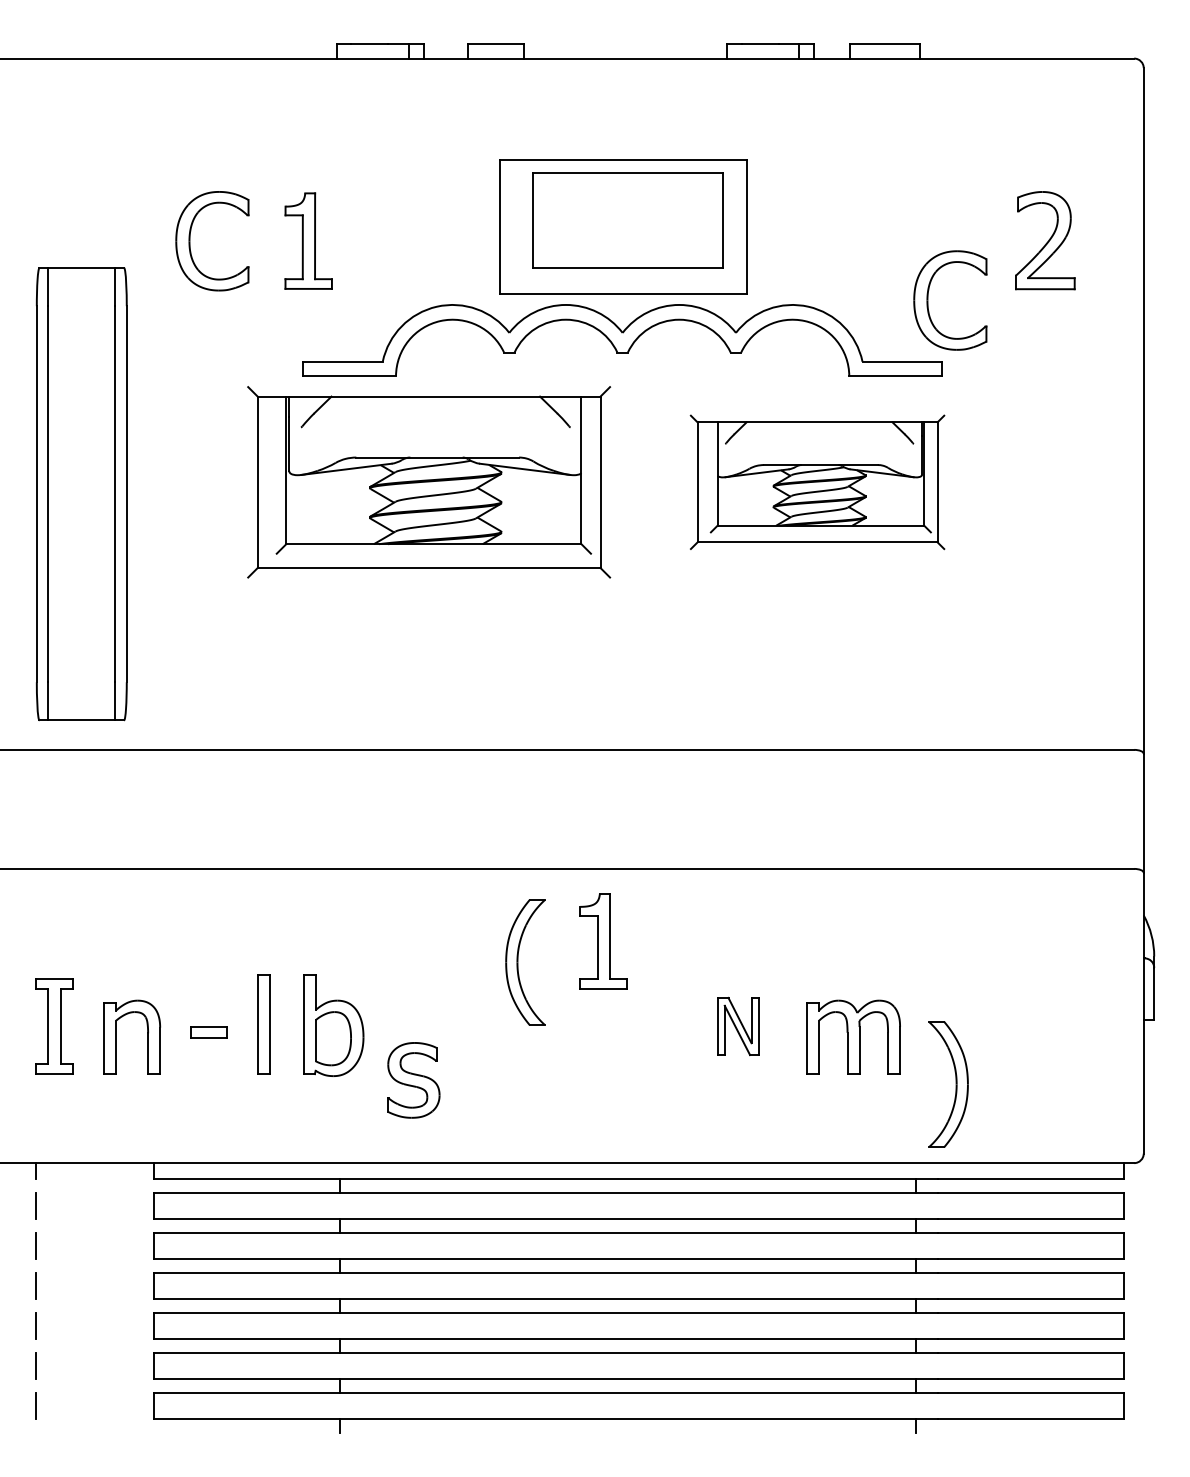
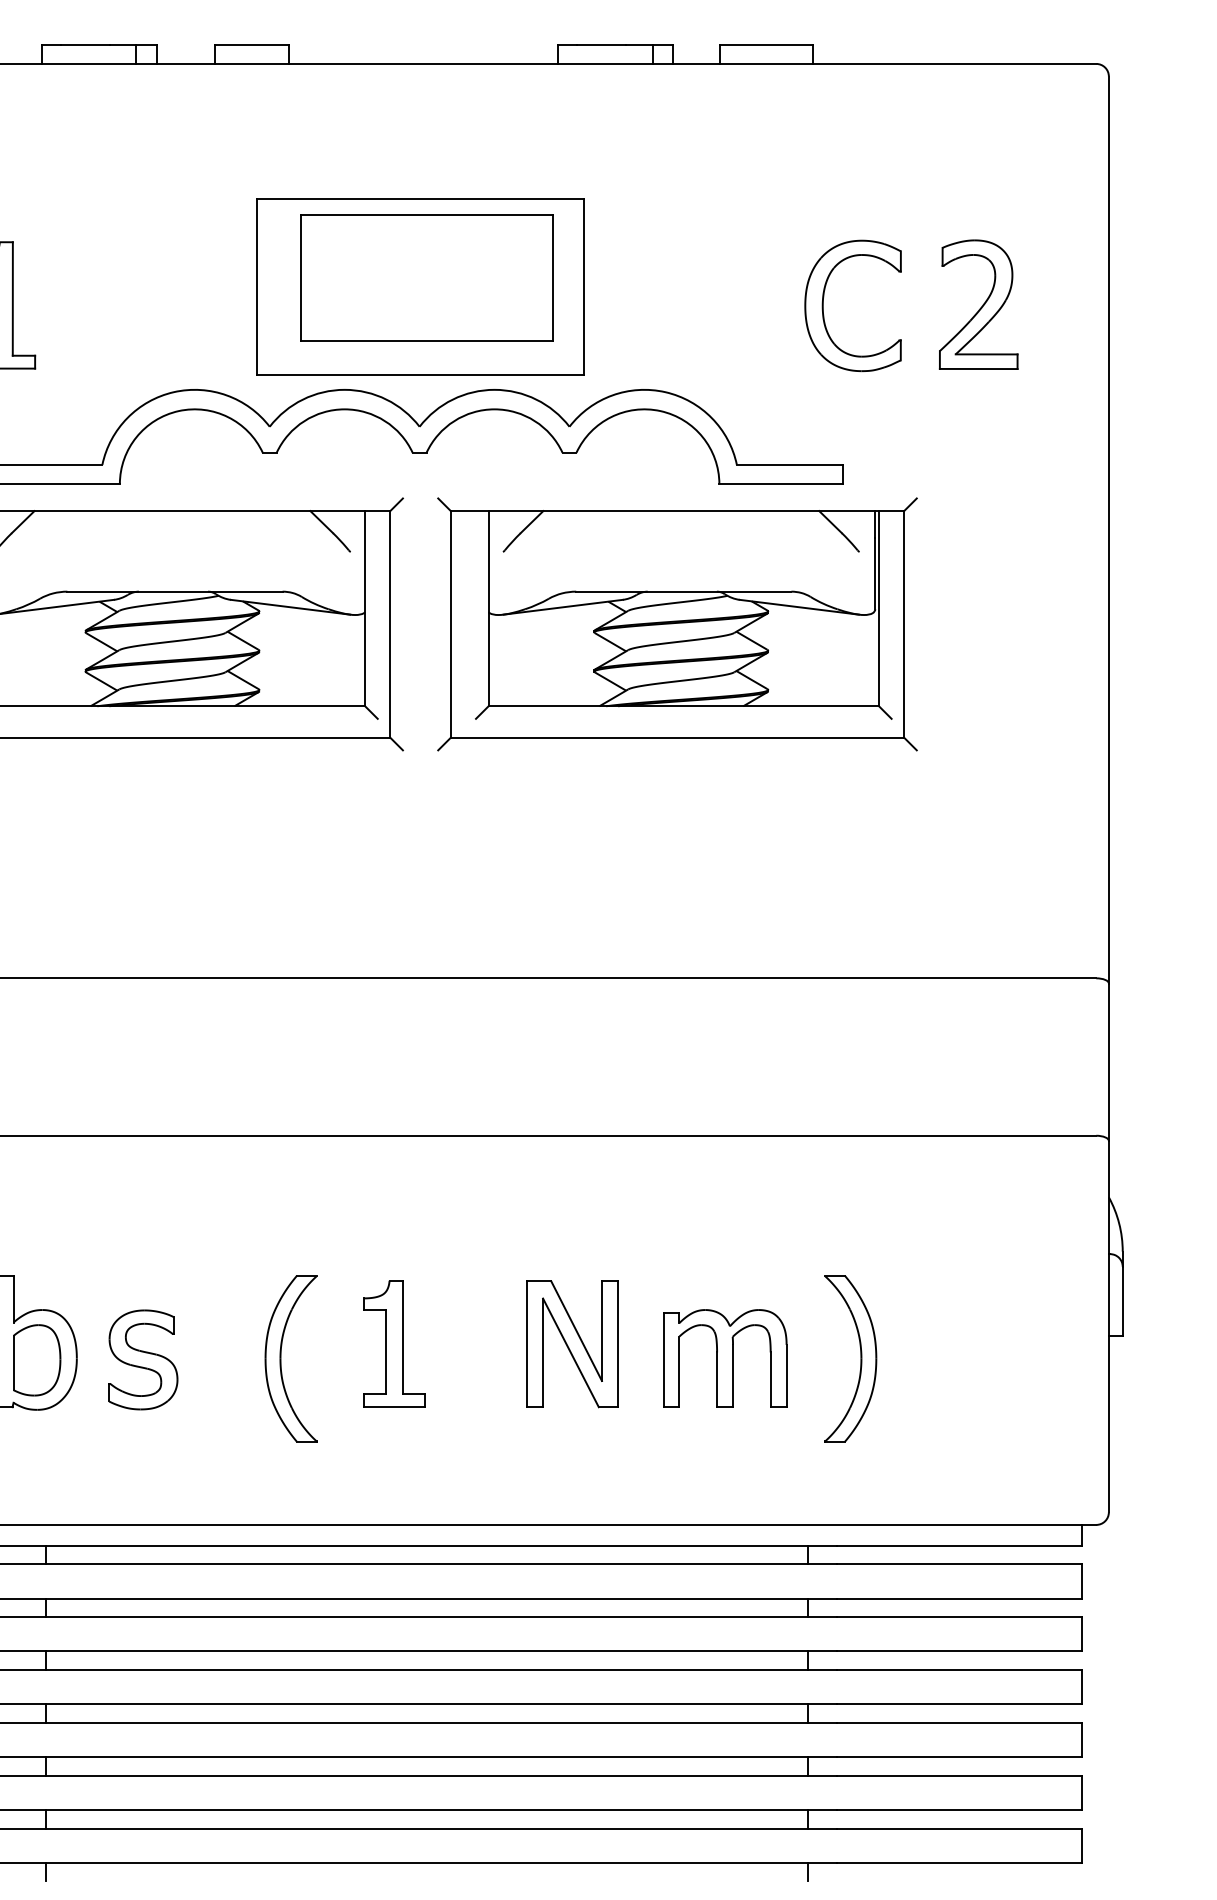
part: (928, 300) -> (824, 305), moved
part: (817, 482) -> (677, 624), size x1.43
part: (603, 941) -> (394, 1344), moved
part: (518, 962) -> (281, 1358), moved
part: (737, 1026) -> (571, 1344), size x1.67
part: (413, 1080) -> (142, 1360), moved
part: (955, 1084) -> (859, 1358), moved

